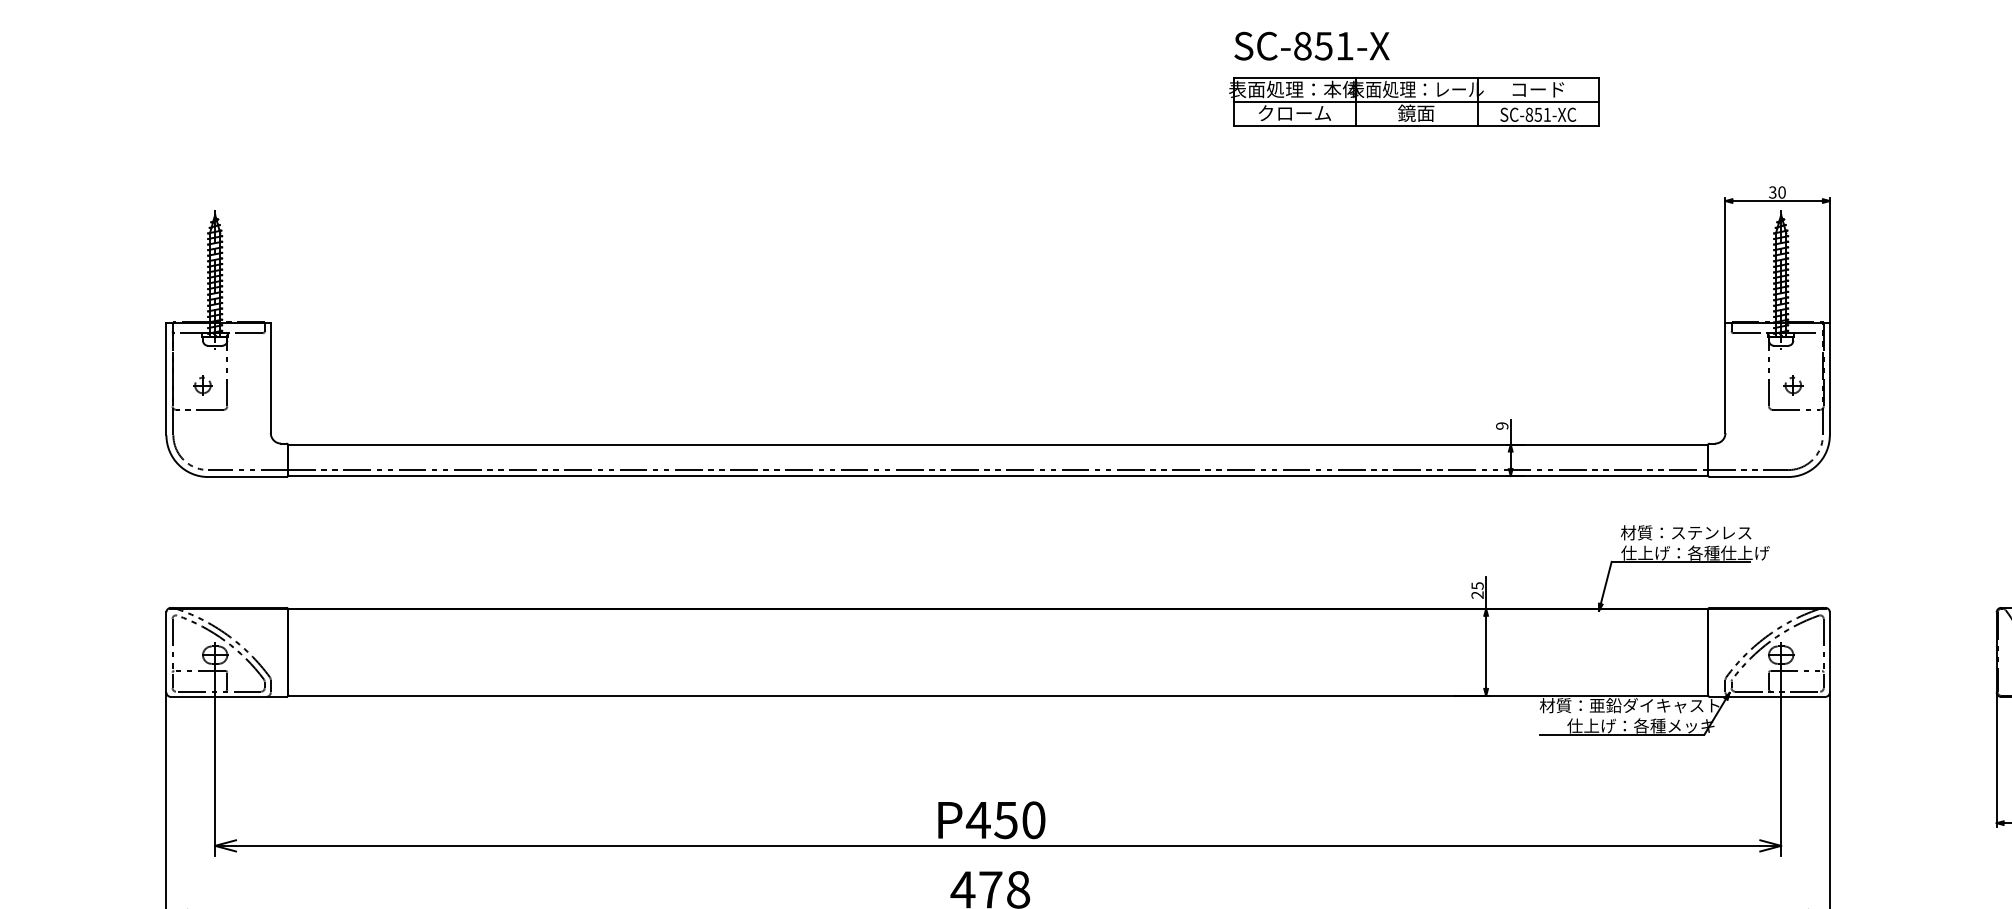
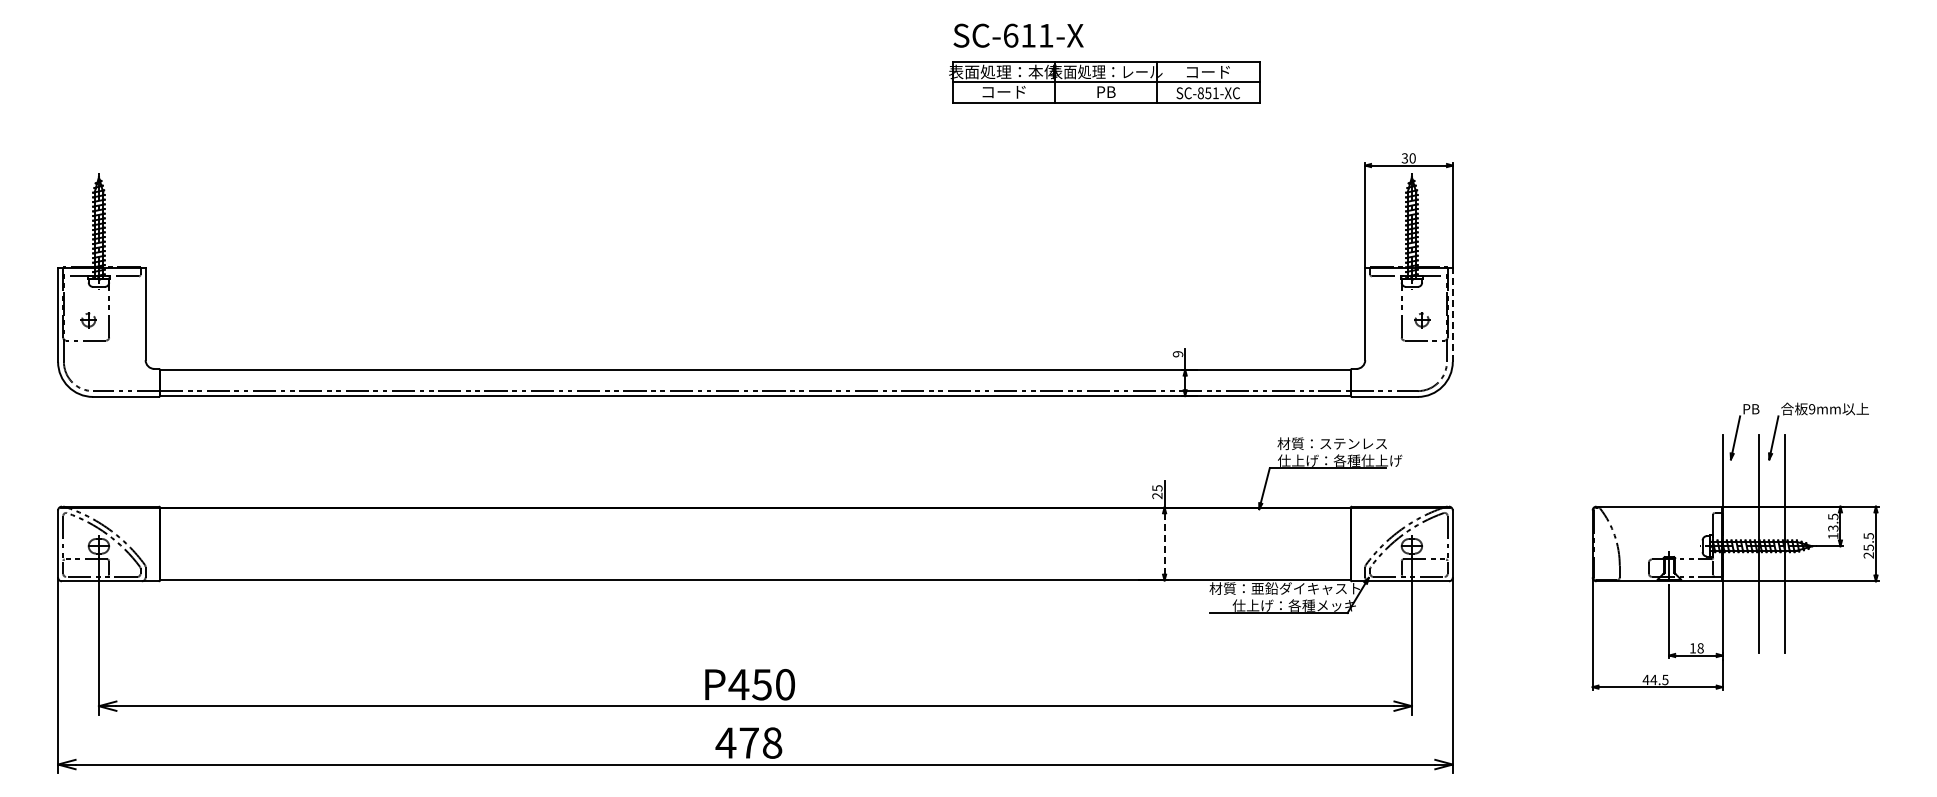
text: (1313, 45) -> (1019, 35), SC-851-X -> SC-611-X
text: (1295, 112) -> (1004, 91), クローム -> コード
text: (1415, 112) -> (1105, 91), 鏡面 -> PB
line: (1829, 378) -> (1452, 314), solid -> dashed
line: (1486, 651) -> (1164, 543), solid -> dashed

